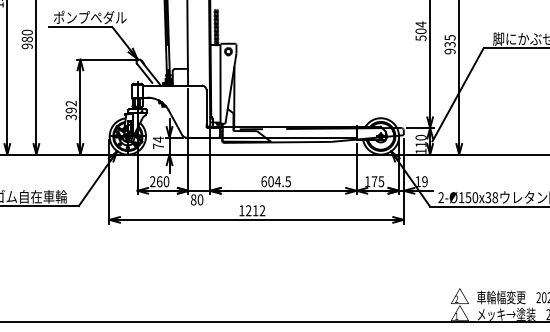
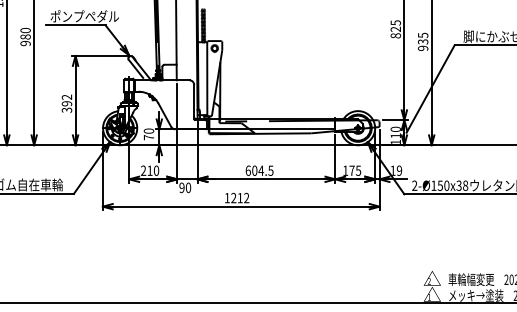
text: (420, 31) -> (395, 29), 504 -> 825
text: (158, 139) -> (148, 131), 74 -> 70
text: (159, 181) -> (149, 170), 260 -> 210
text: (193, 199) -> (181, 187), 80 -> 90

